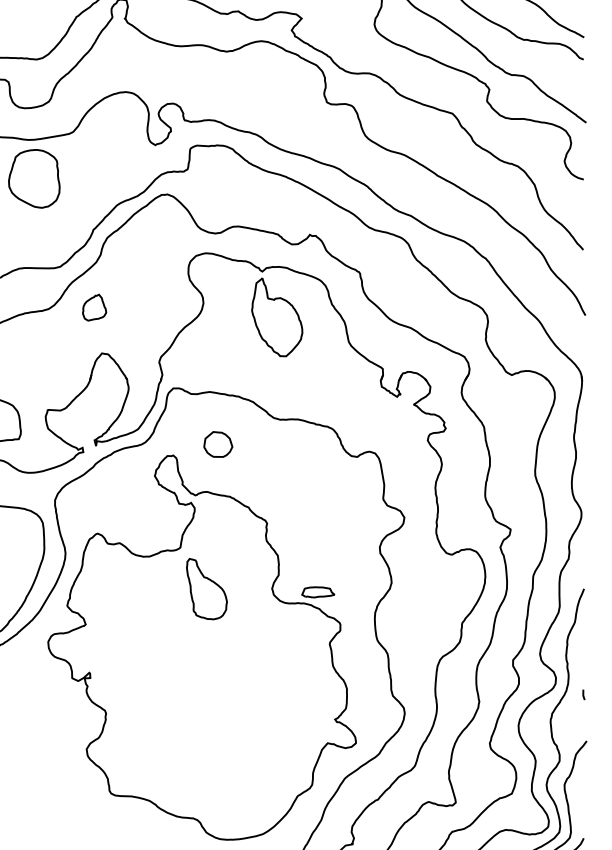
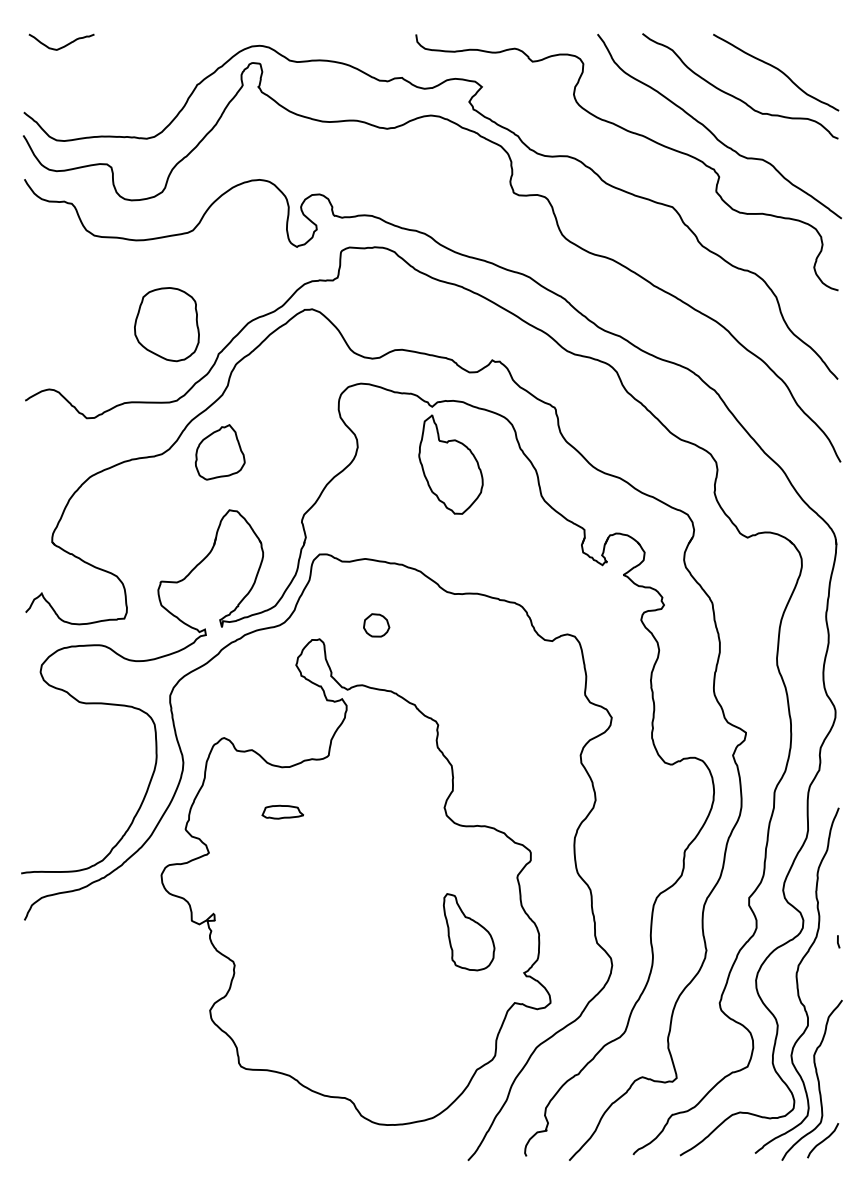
part: (33, 178) -> (166, 324), moved
part: (94, 307) -> (219, 452), size x1.67
part: (218, 444) -> (376, 625), size x0.71
part: (207, 589) -> (469, 932), moved
part: (317, 591) -> (282, 811), moved

